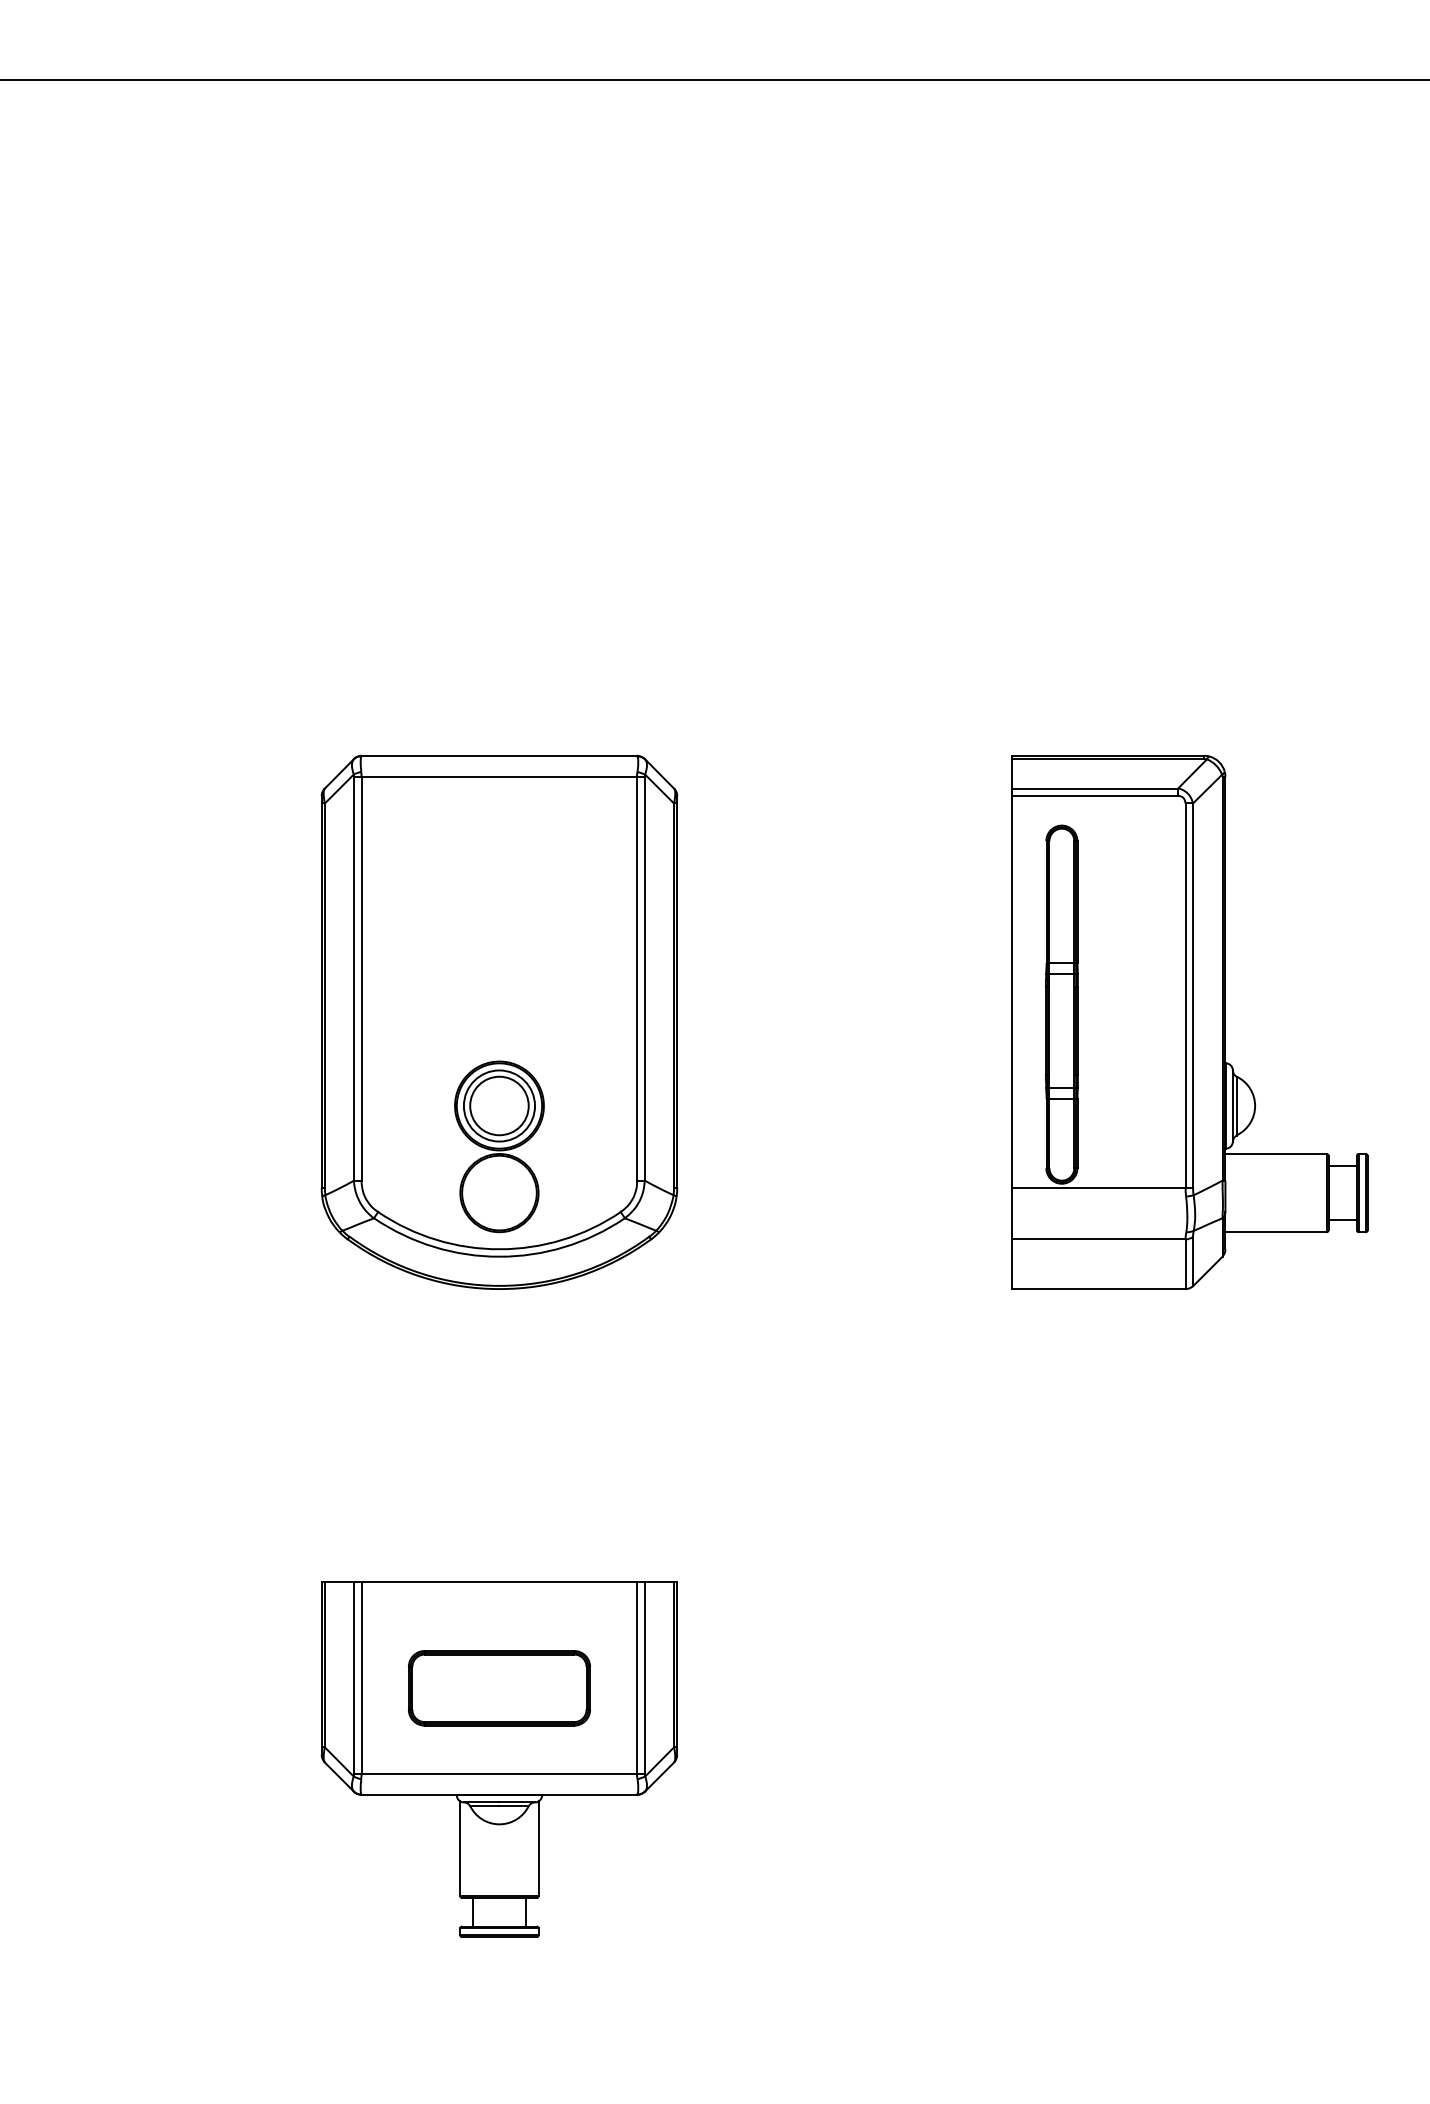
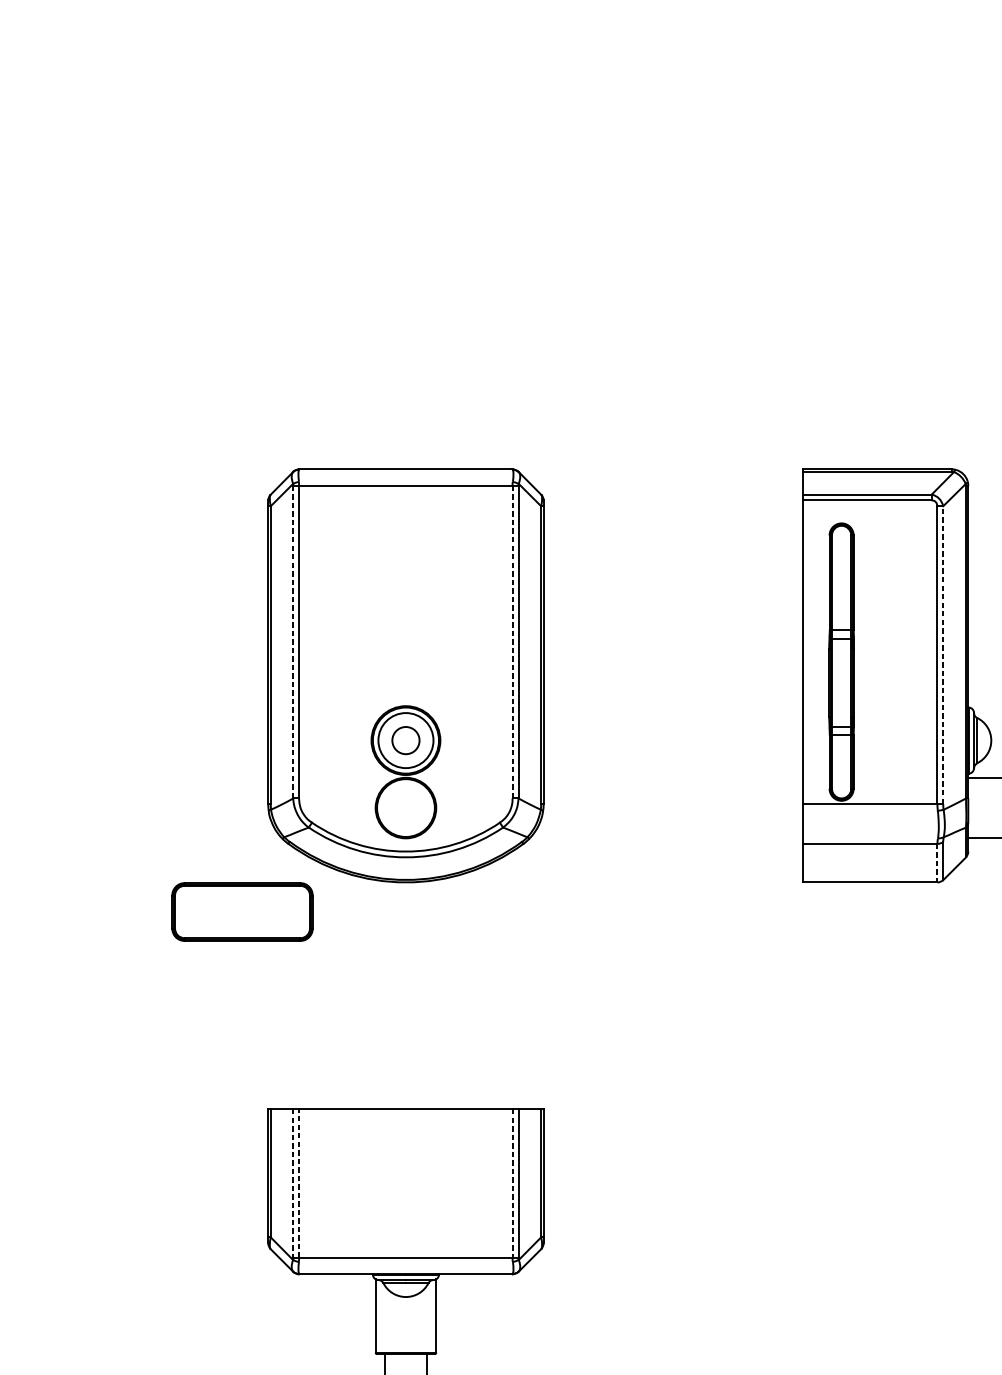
line: (354, 978) -> (293, 641), solid -> dashed
line: (637, 978) -> (512, 641), solid -> dashed
line: (1193, 995) -> (943, 655), solid -> dashed
circle: (499, 1105) -> (405, 740), size x0.6
line: (1185, 1264) -> (937, 863), solid -> dashed
line: (354, 1677) -> (293, 1183), solid -> dashed
line: (361, 1677) -> (299, 1183), solid -> dashed
line: (637, 1677) -> (512, 1183), solid -> dashed
part: (499, 1688) -> (242, 912), moved

